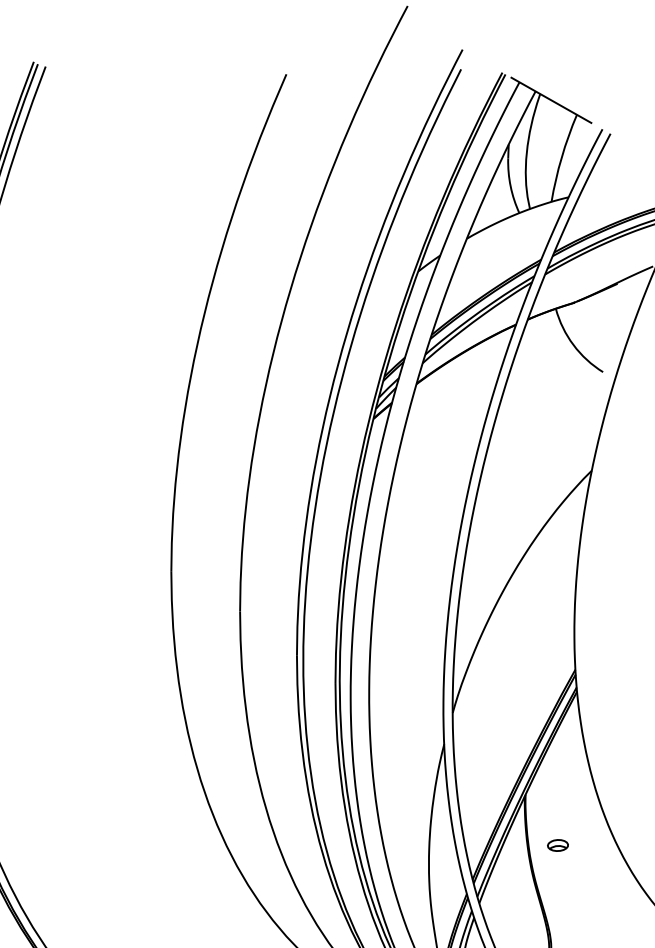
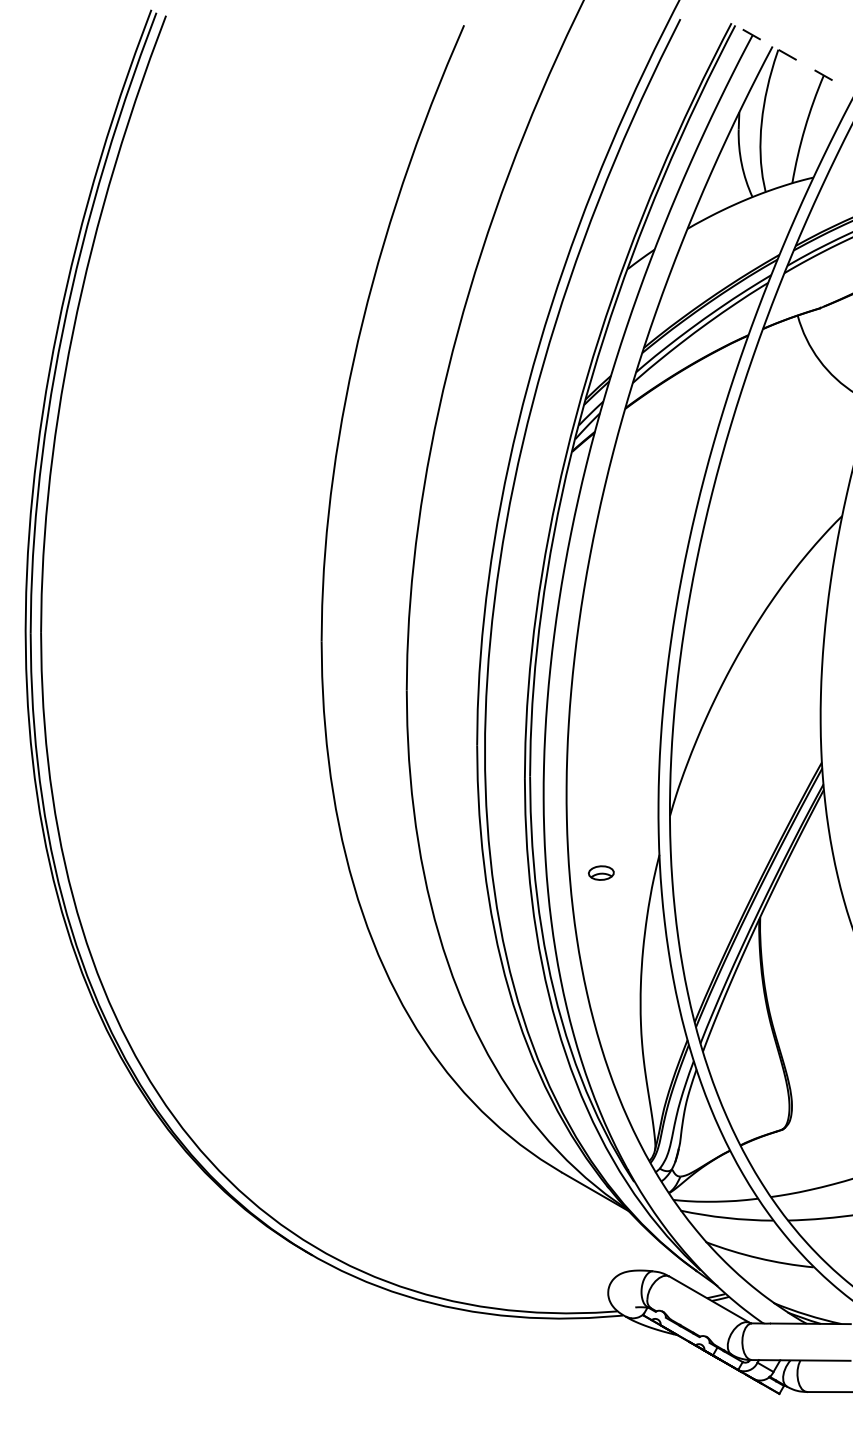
line: (551, 100) -> (792, 57), solid -> dashed
part: (557, 845) -> (600, 872), moved

